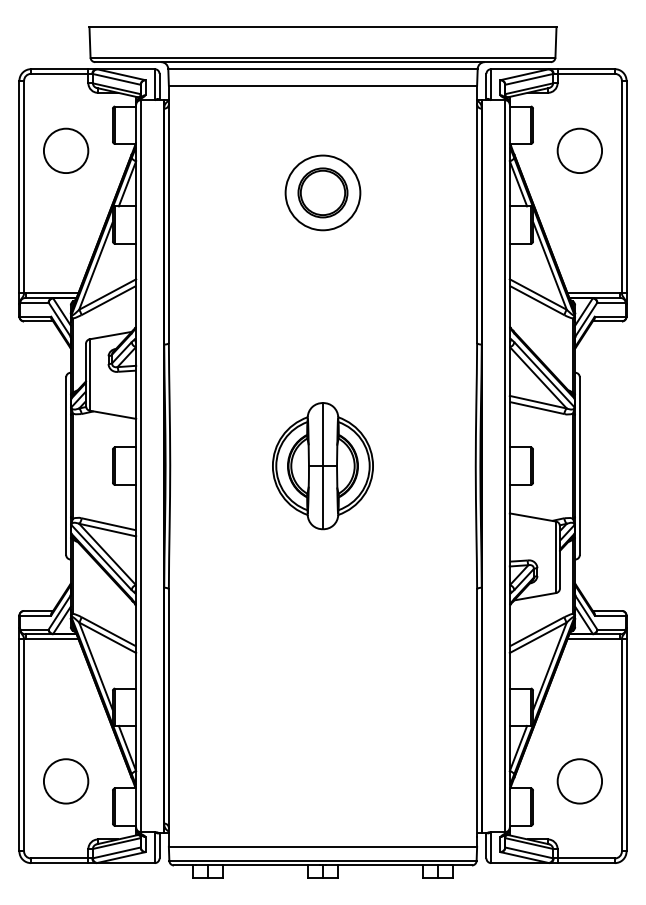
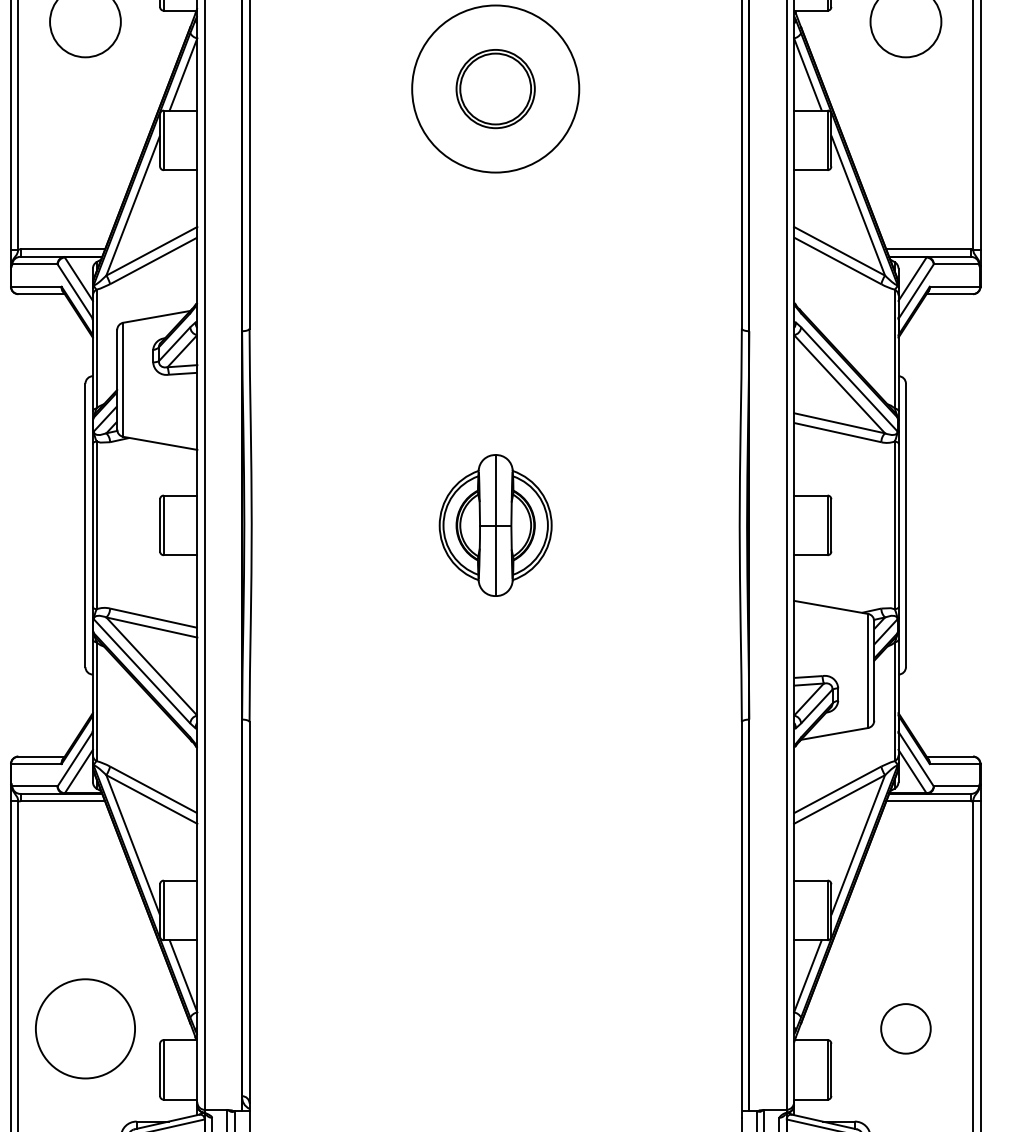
circle: (322, 192) -> (494, 88), size x1.4
part: (322, 466) -> (494, 525), size x0.7
circle: (65, 781) -> (84, 1029), size x1.4
circle: (579, 781) -> (905, 1029), size x0.7

